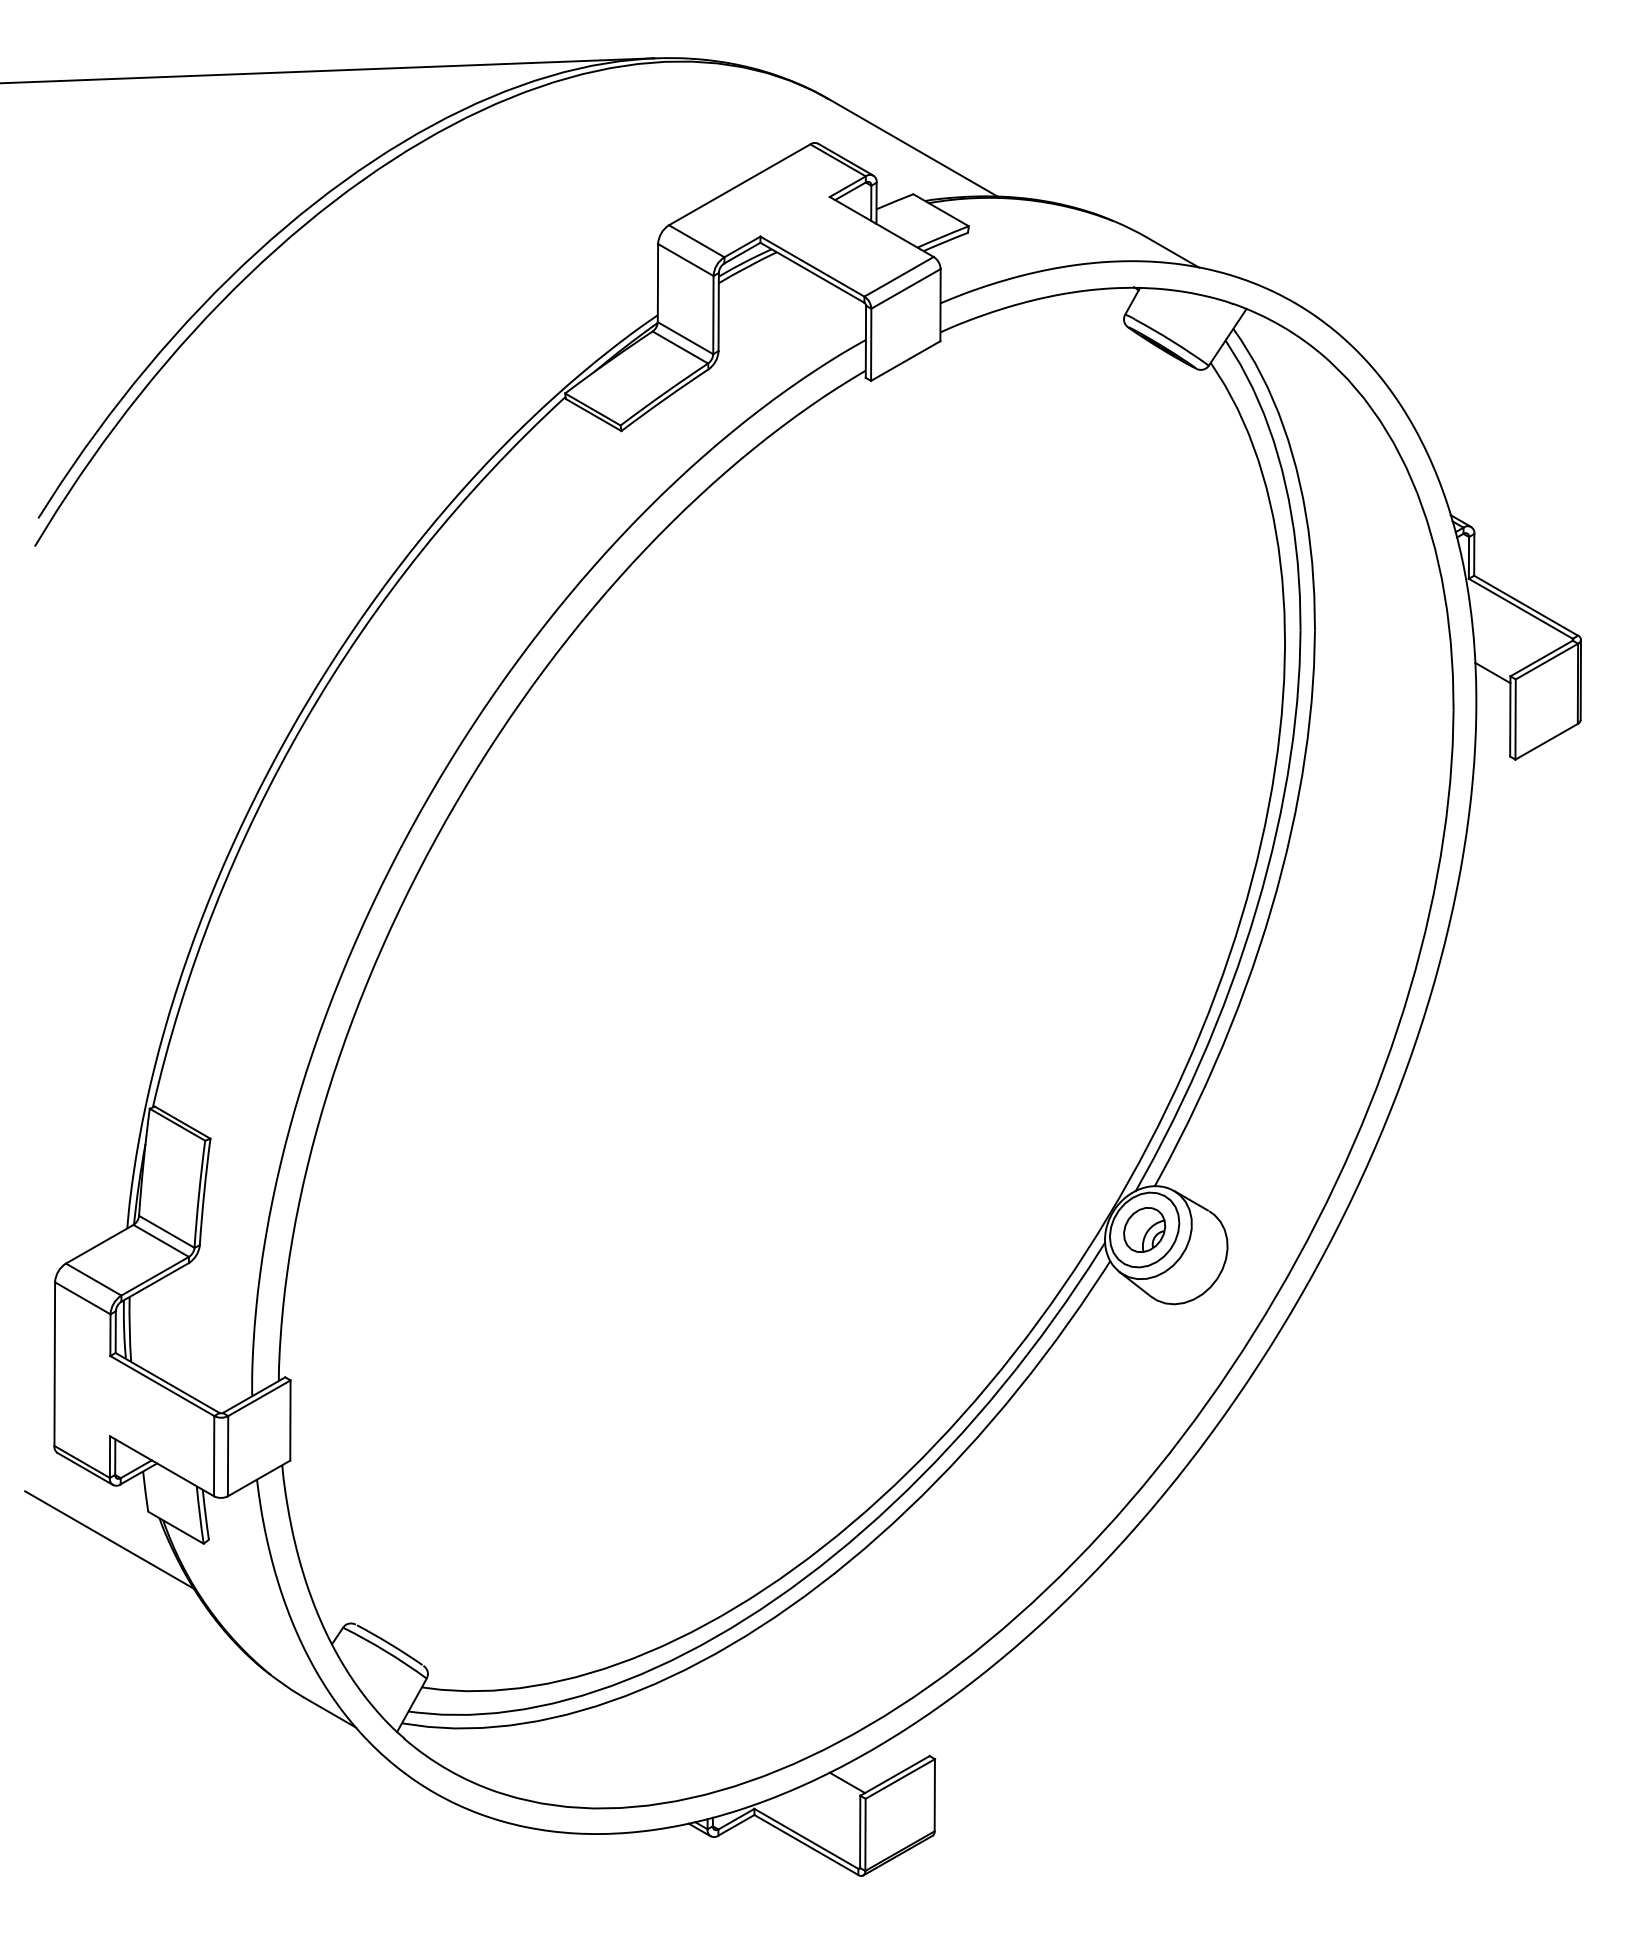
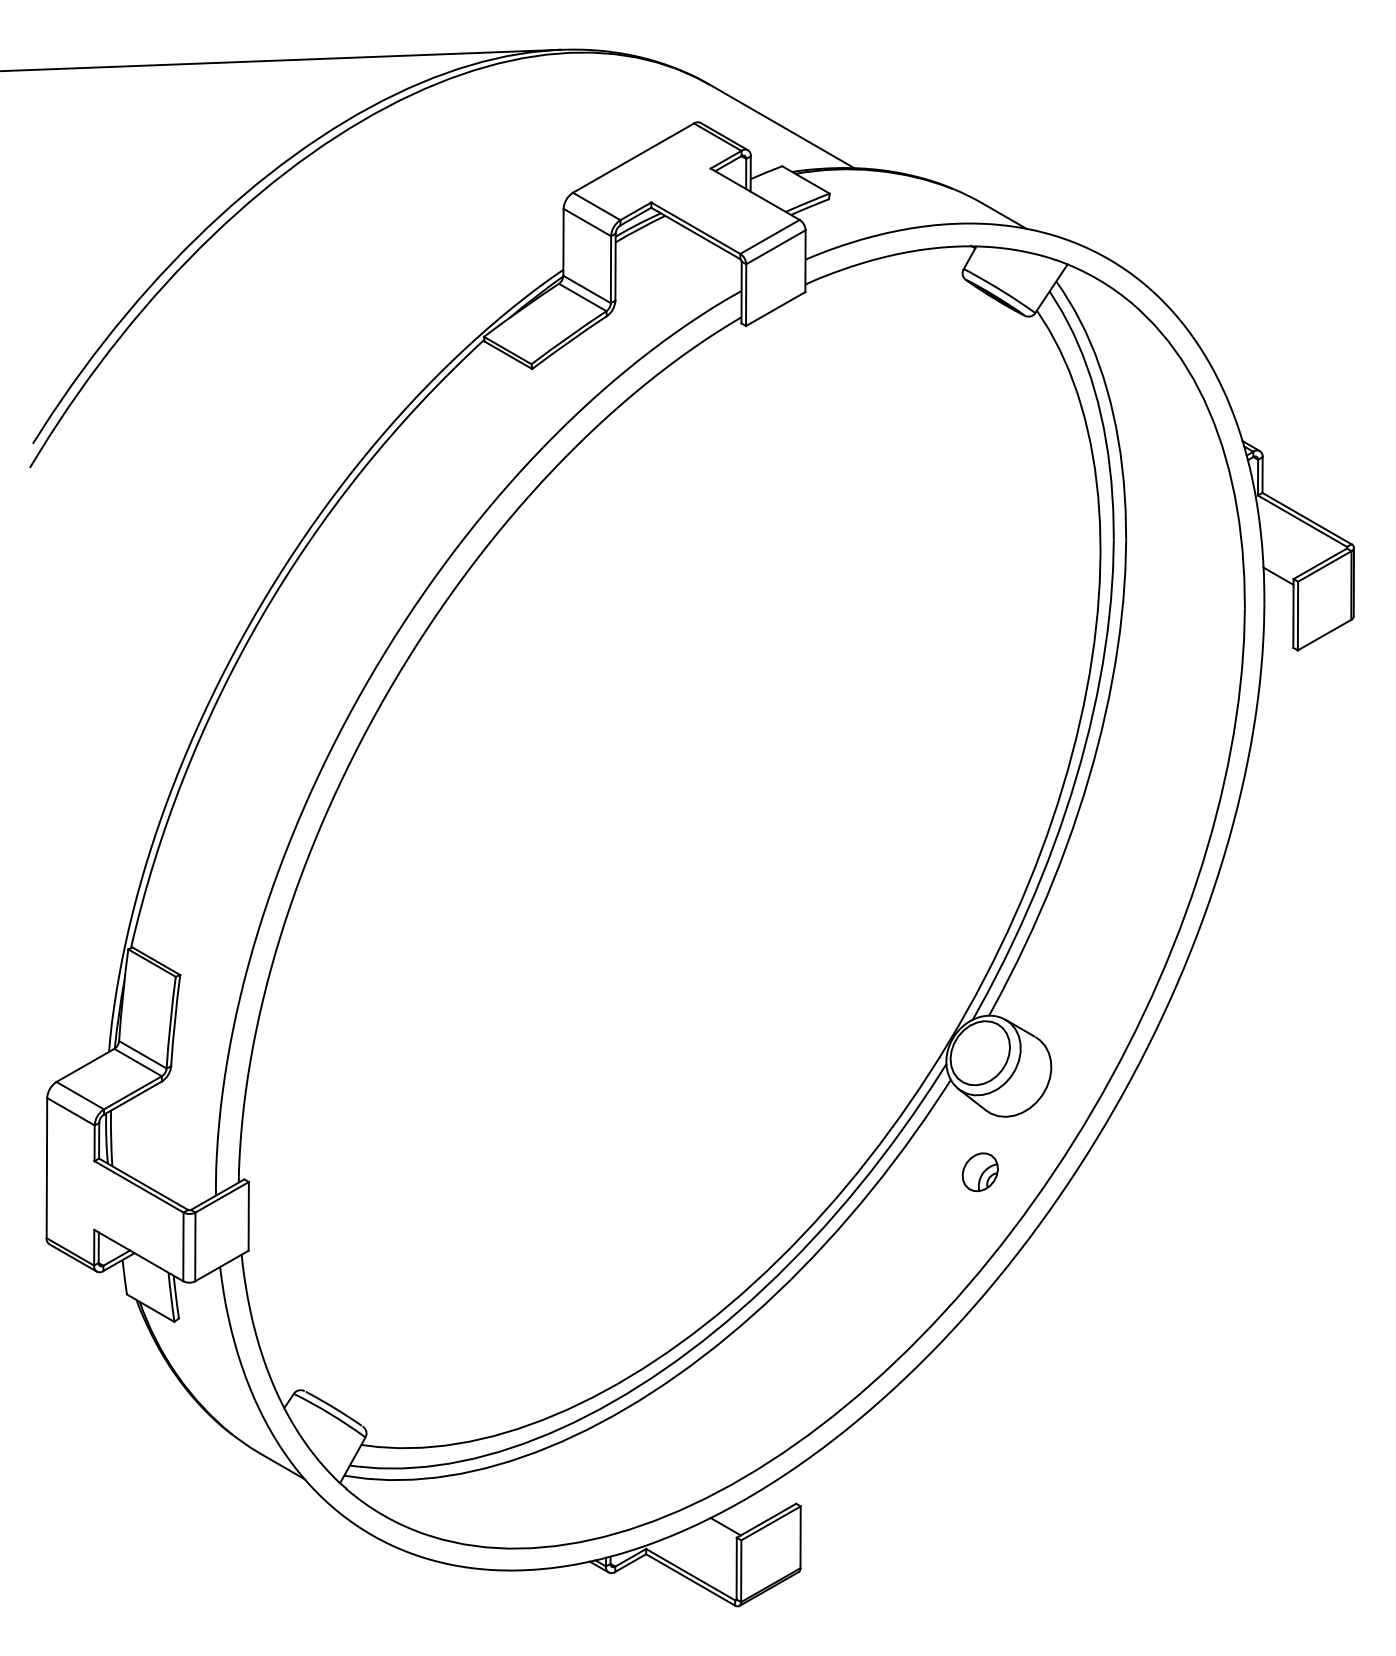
part: (1144, 1229) -> (980, 1171), moved
line: (109, 1539) -> (93, 1318), removed

